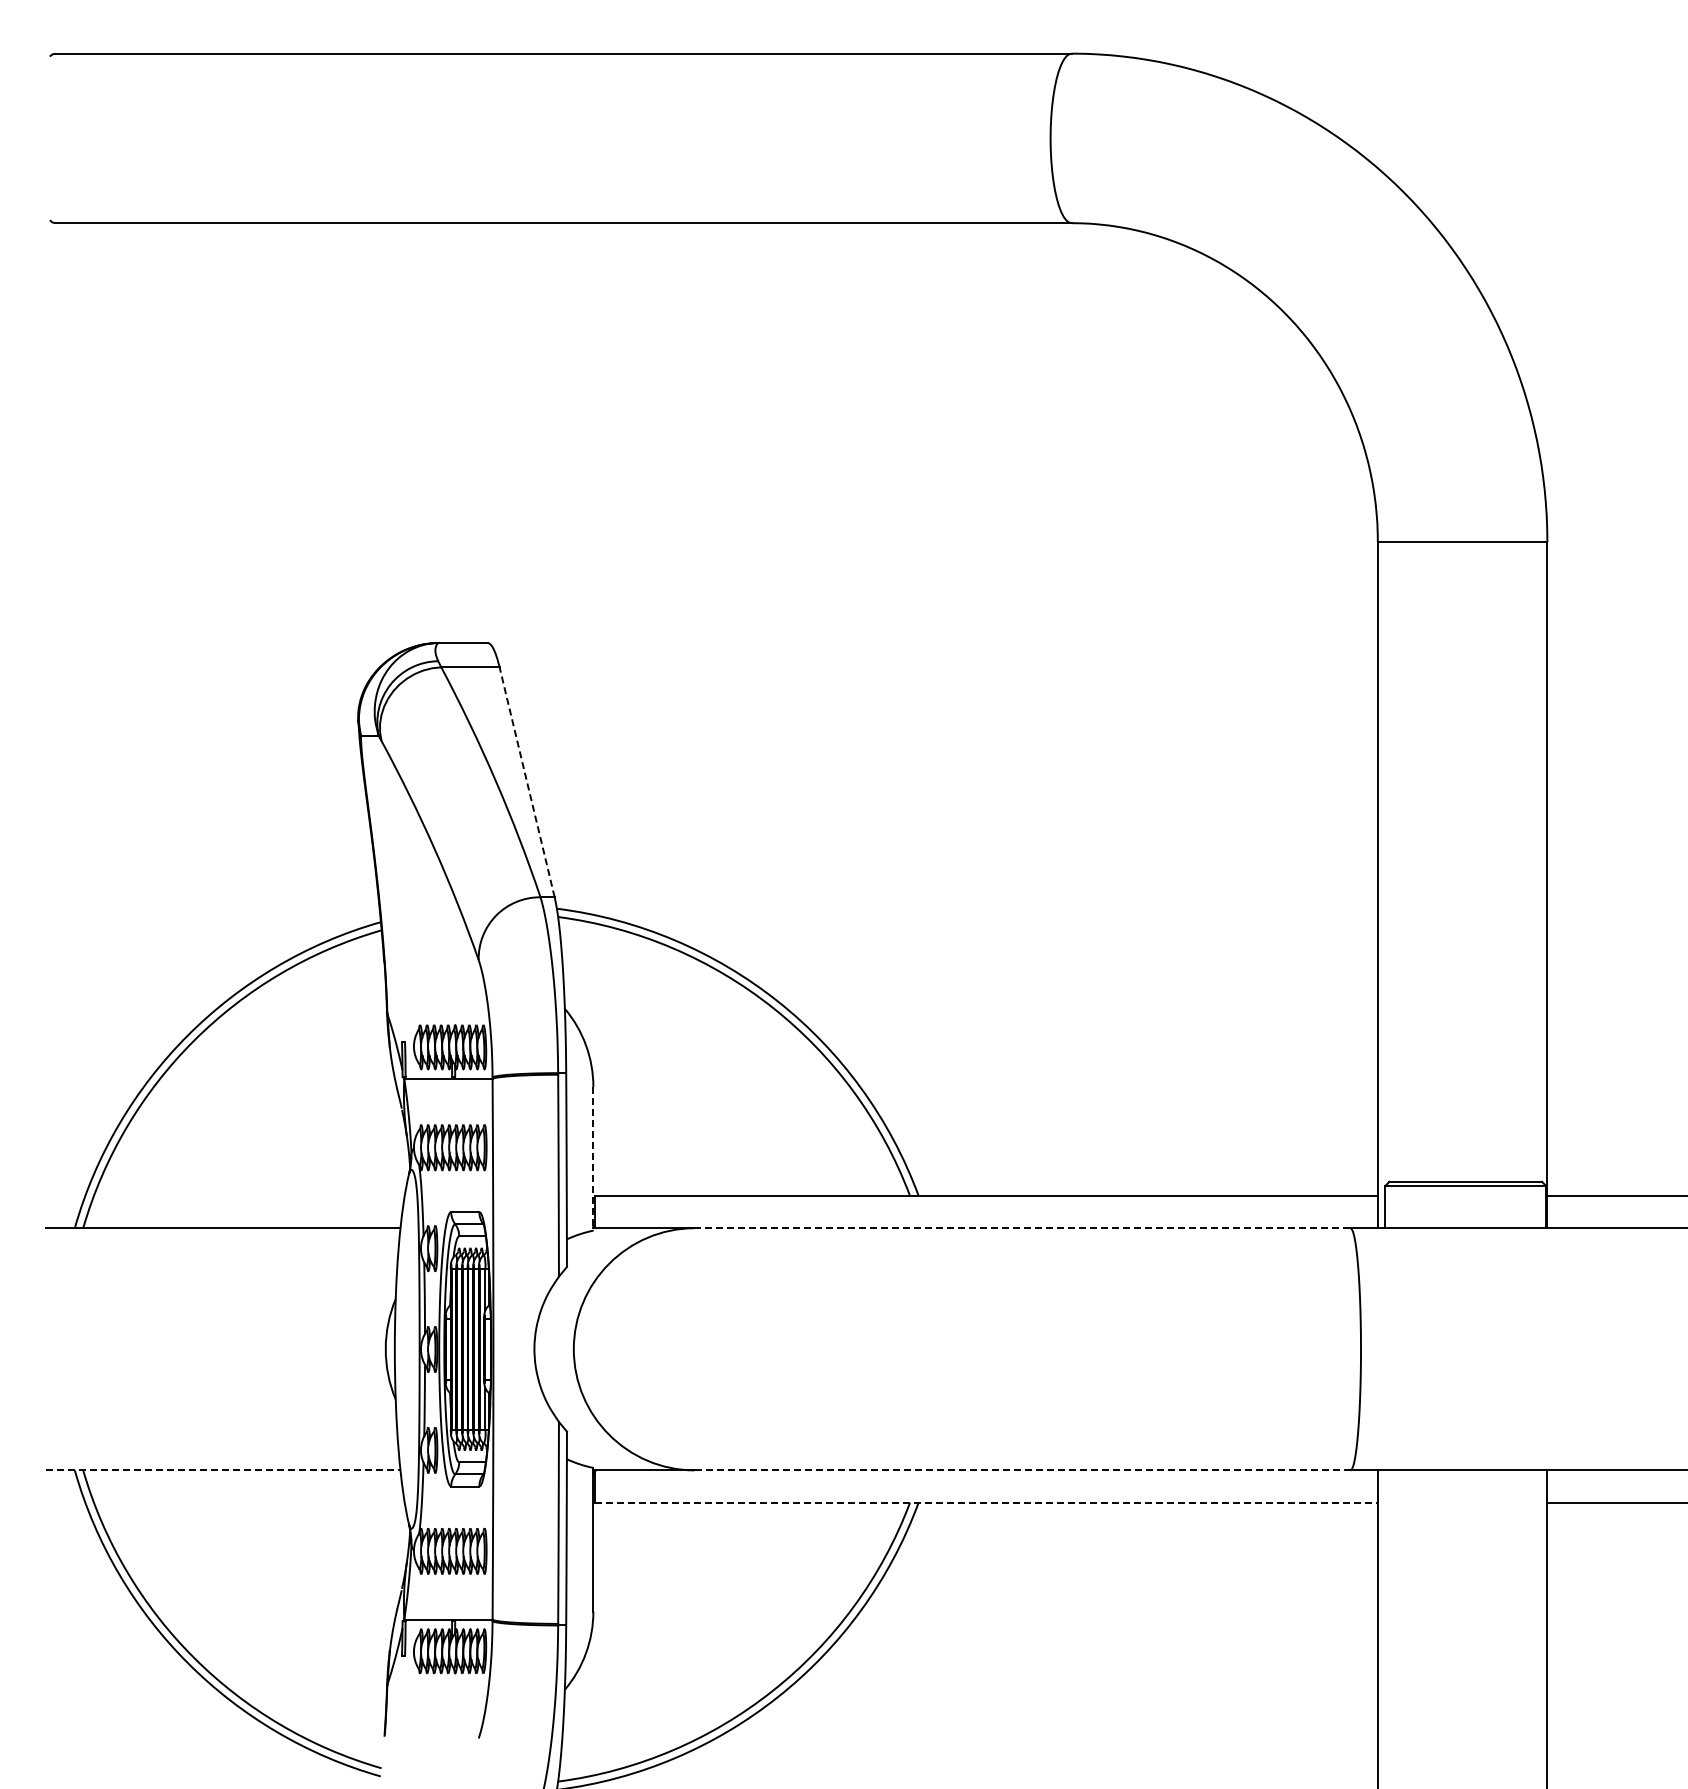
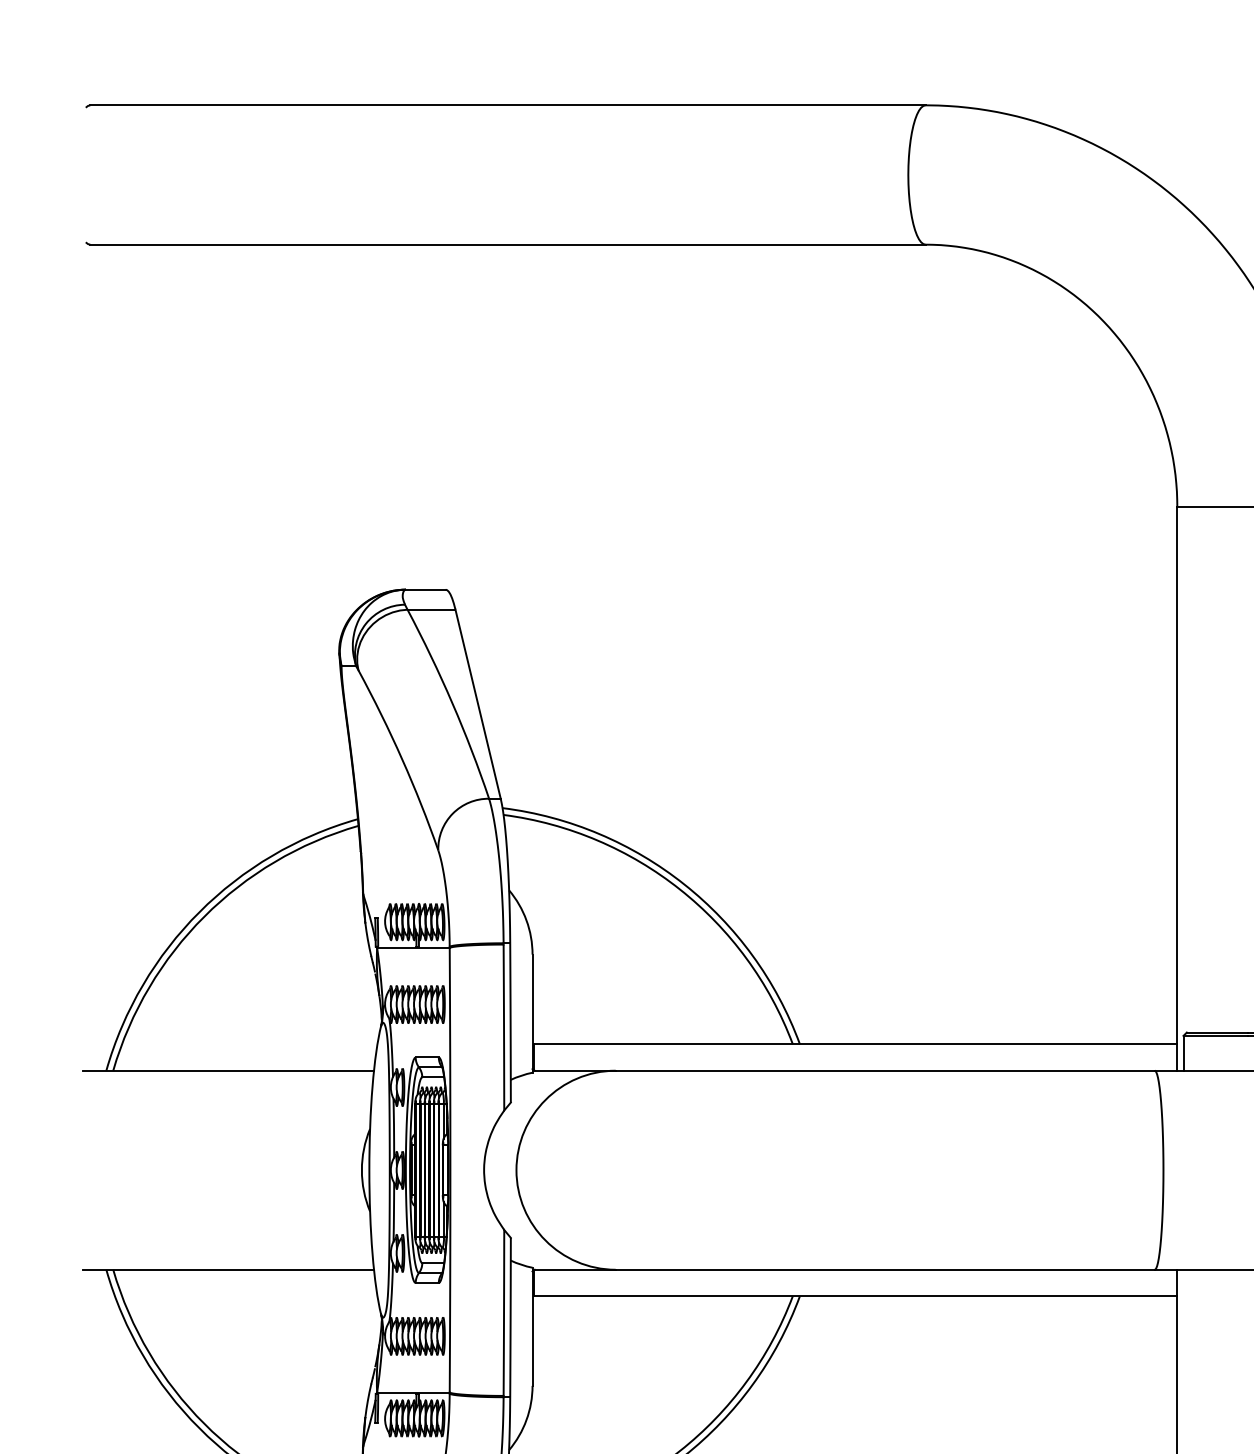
line: (527, 781) -> (478, 703), dashed -> solid
line: (593, 1158) -> (532, 1013), dashed -> solid
line: (1022, 1228) -> (885, 1070), dashed -> solid
line: (223, 1470) -> (228, 1269), dashed -> solid
line: (1022, 1470) -> (885, 1269), dashed -> solid
line: (986, 1502) -> (855, 1296), dashed -> solid

